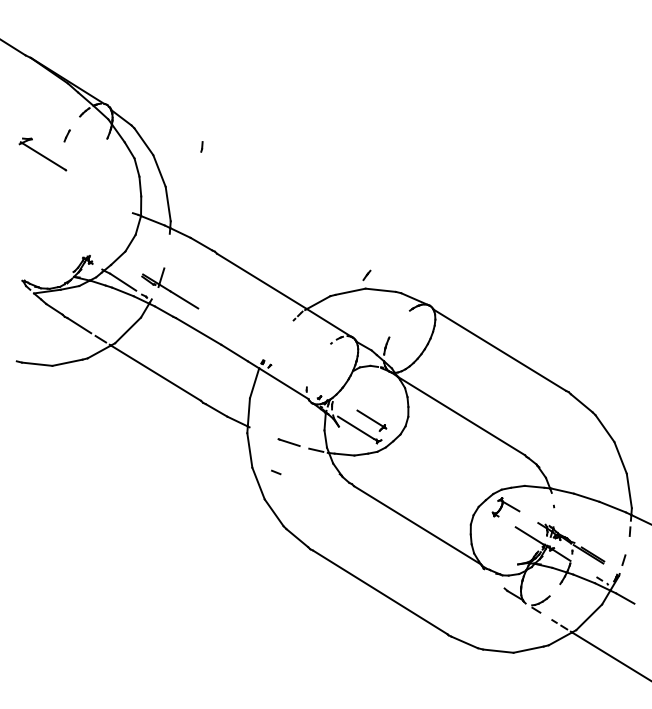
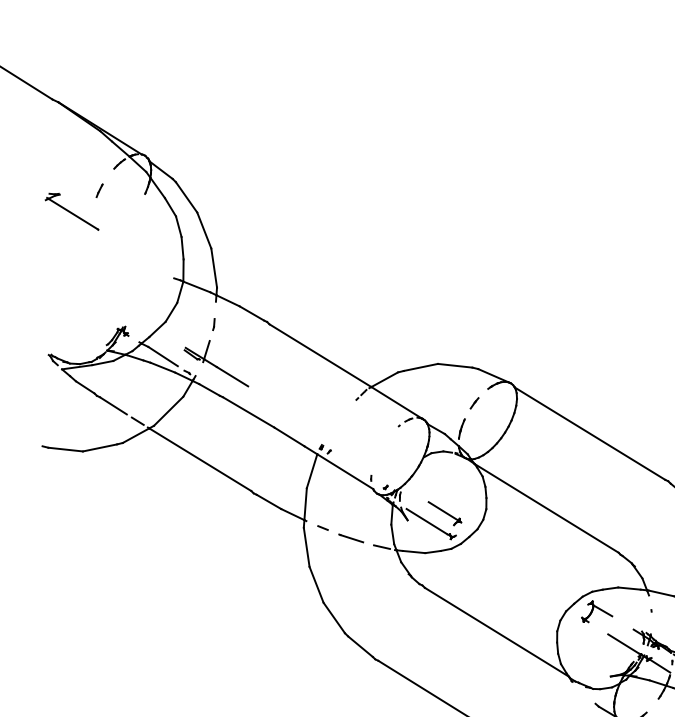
part: (201, 146) -> (213, 324), moved
part: (366, 275) -> (474, 403), moved
line: (276, 472) -> (323, 528), moved

